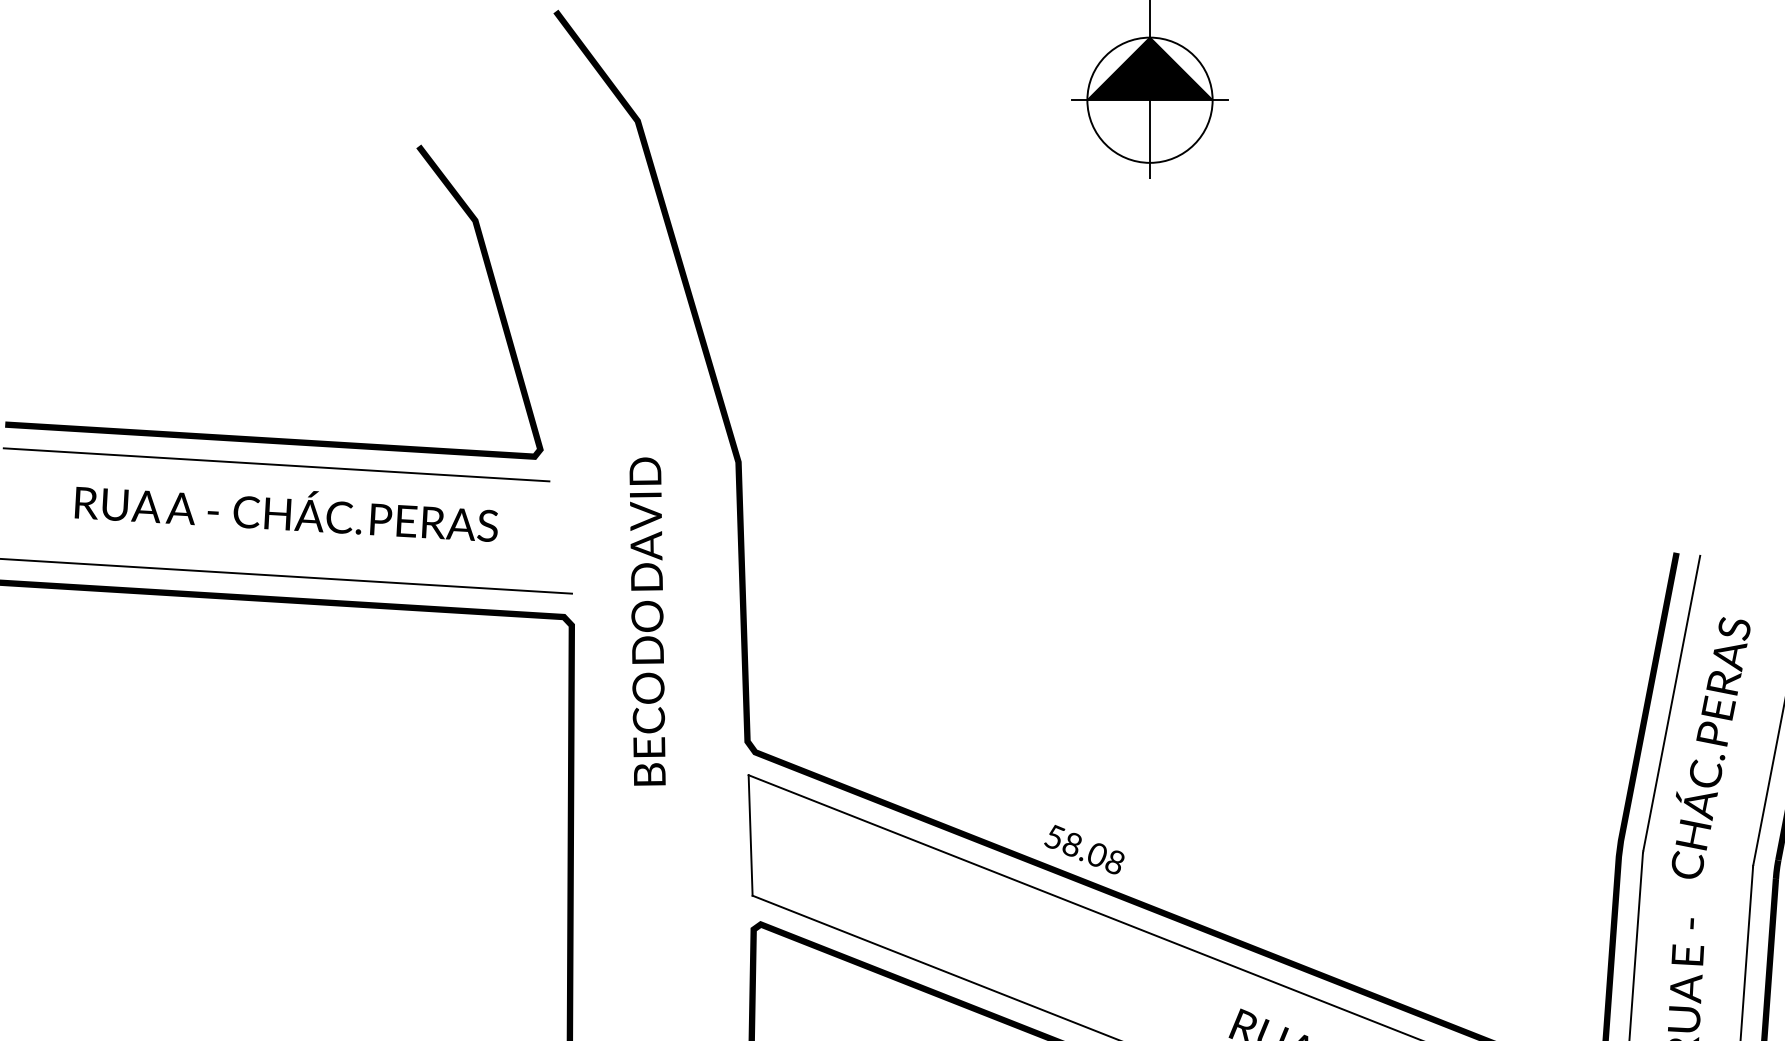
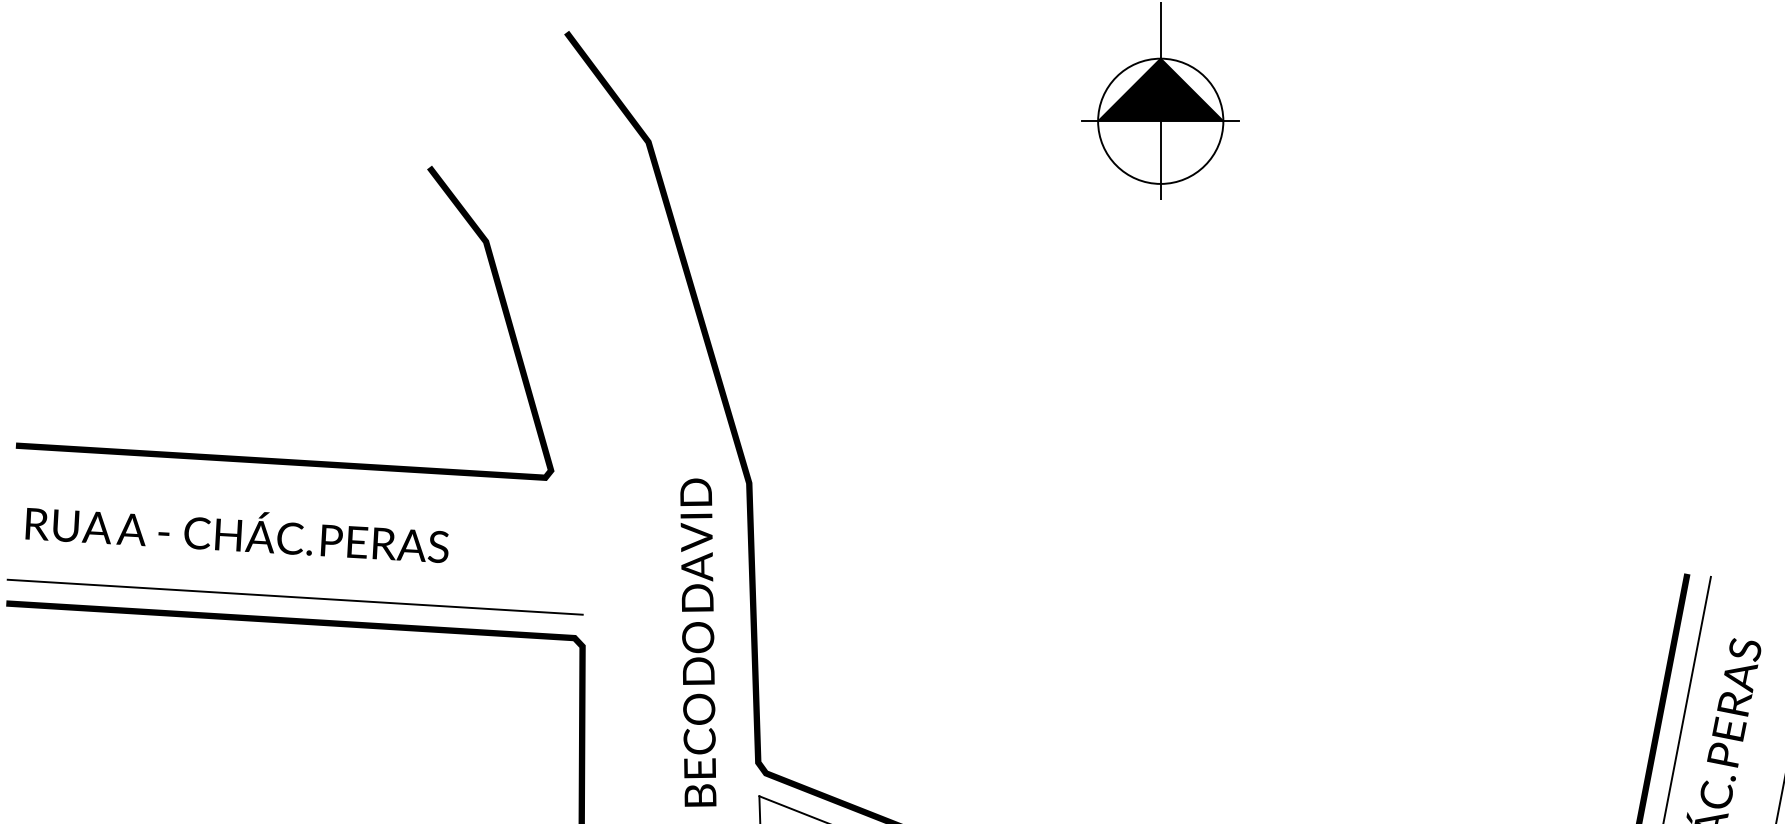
line: (276, 464) -> (287, 485), removed
text: (285, 514) -> (236, 535), moved
text: (647, 621) -> (698, 642), moved

